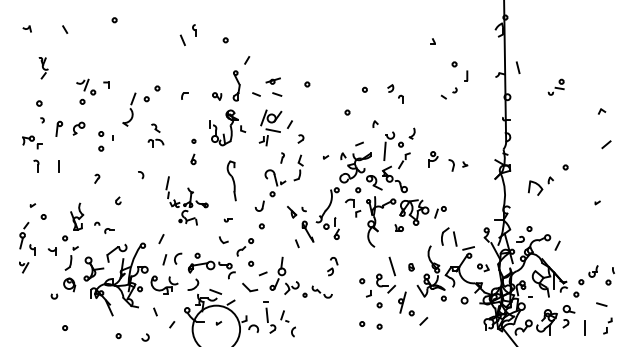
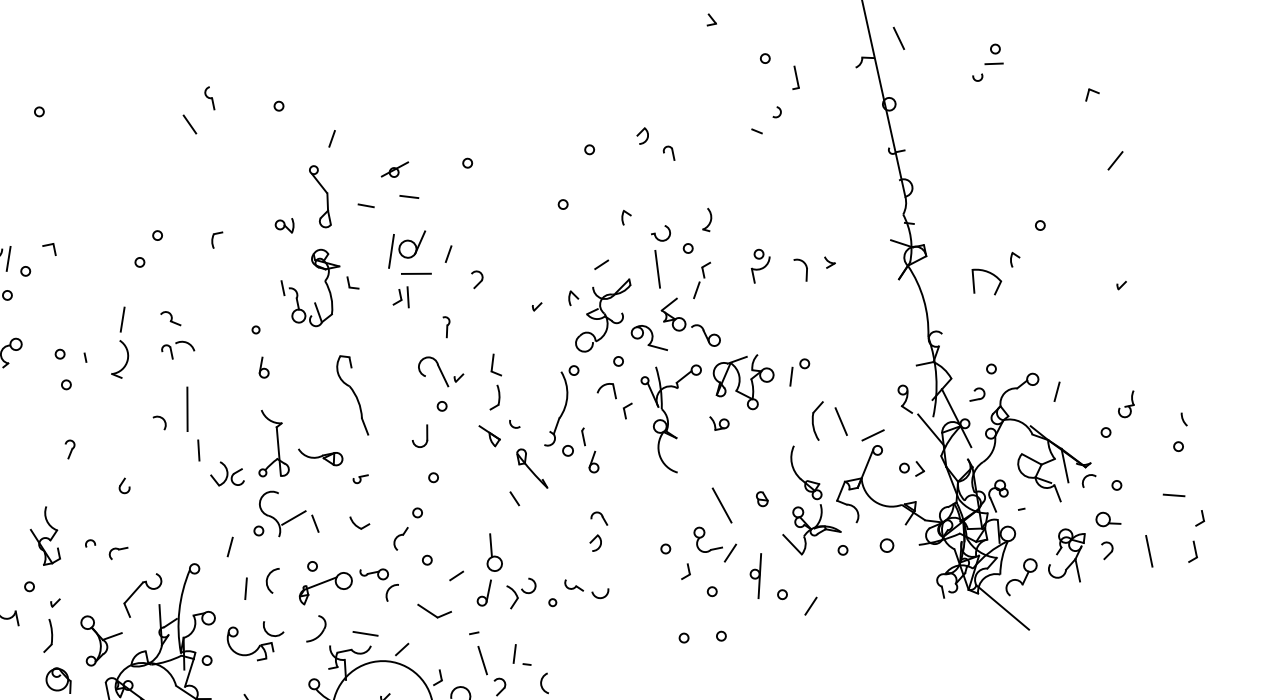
part: (129, 109) -> (119, 343), moved
part: (298, 167) -> (493, 381), moved
part: (186, 200) -> (265, 456), size x1.67
part: (588, 275) -> (1118, 415), moved
part: (607, 325) -> (1194, 536), size x1.43

